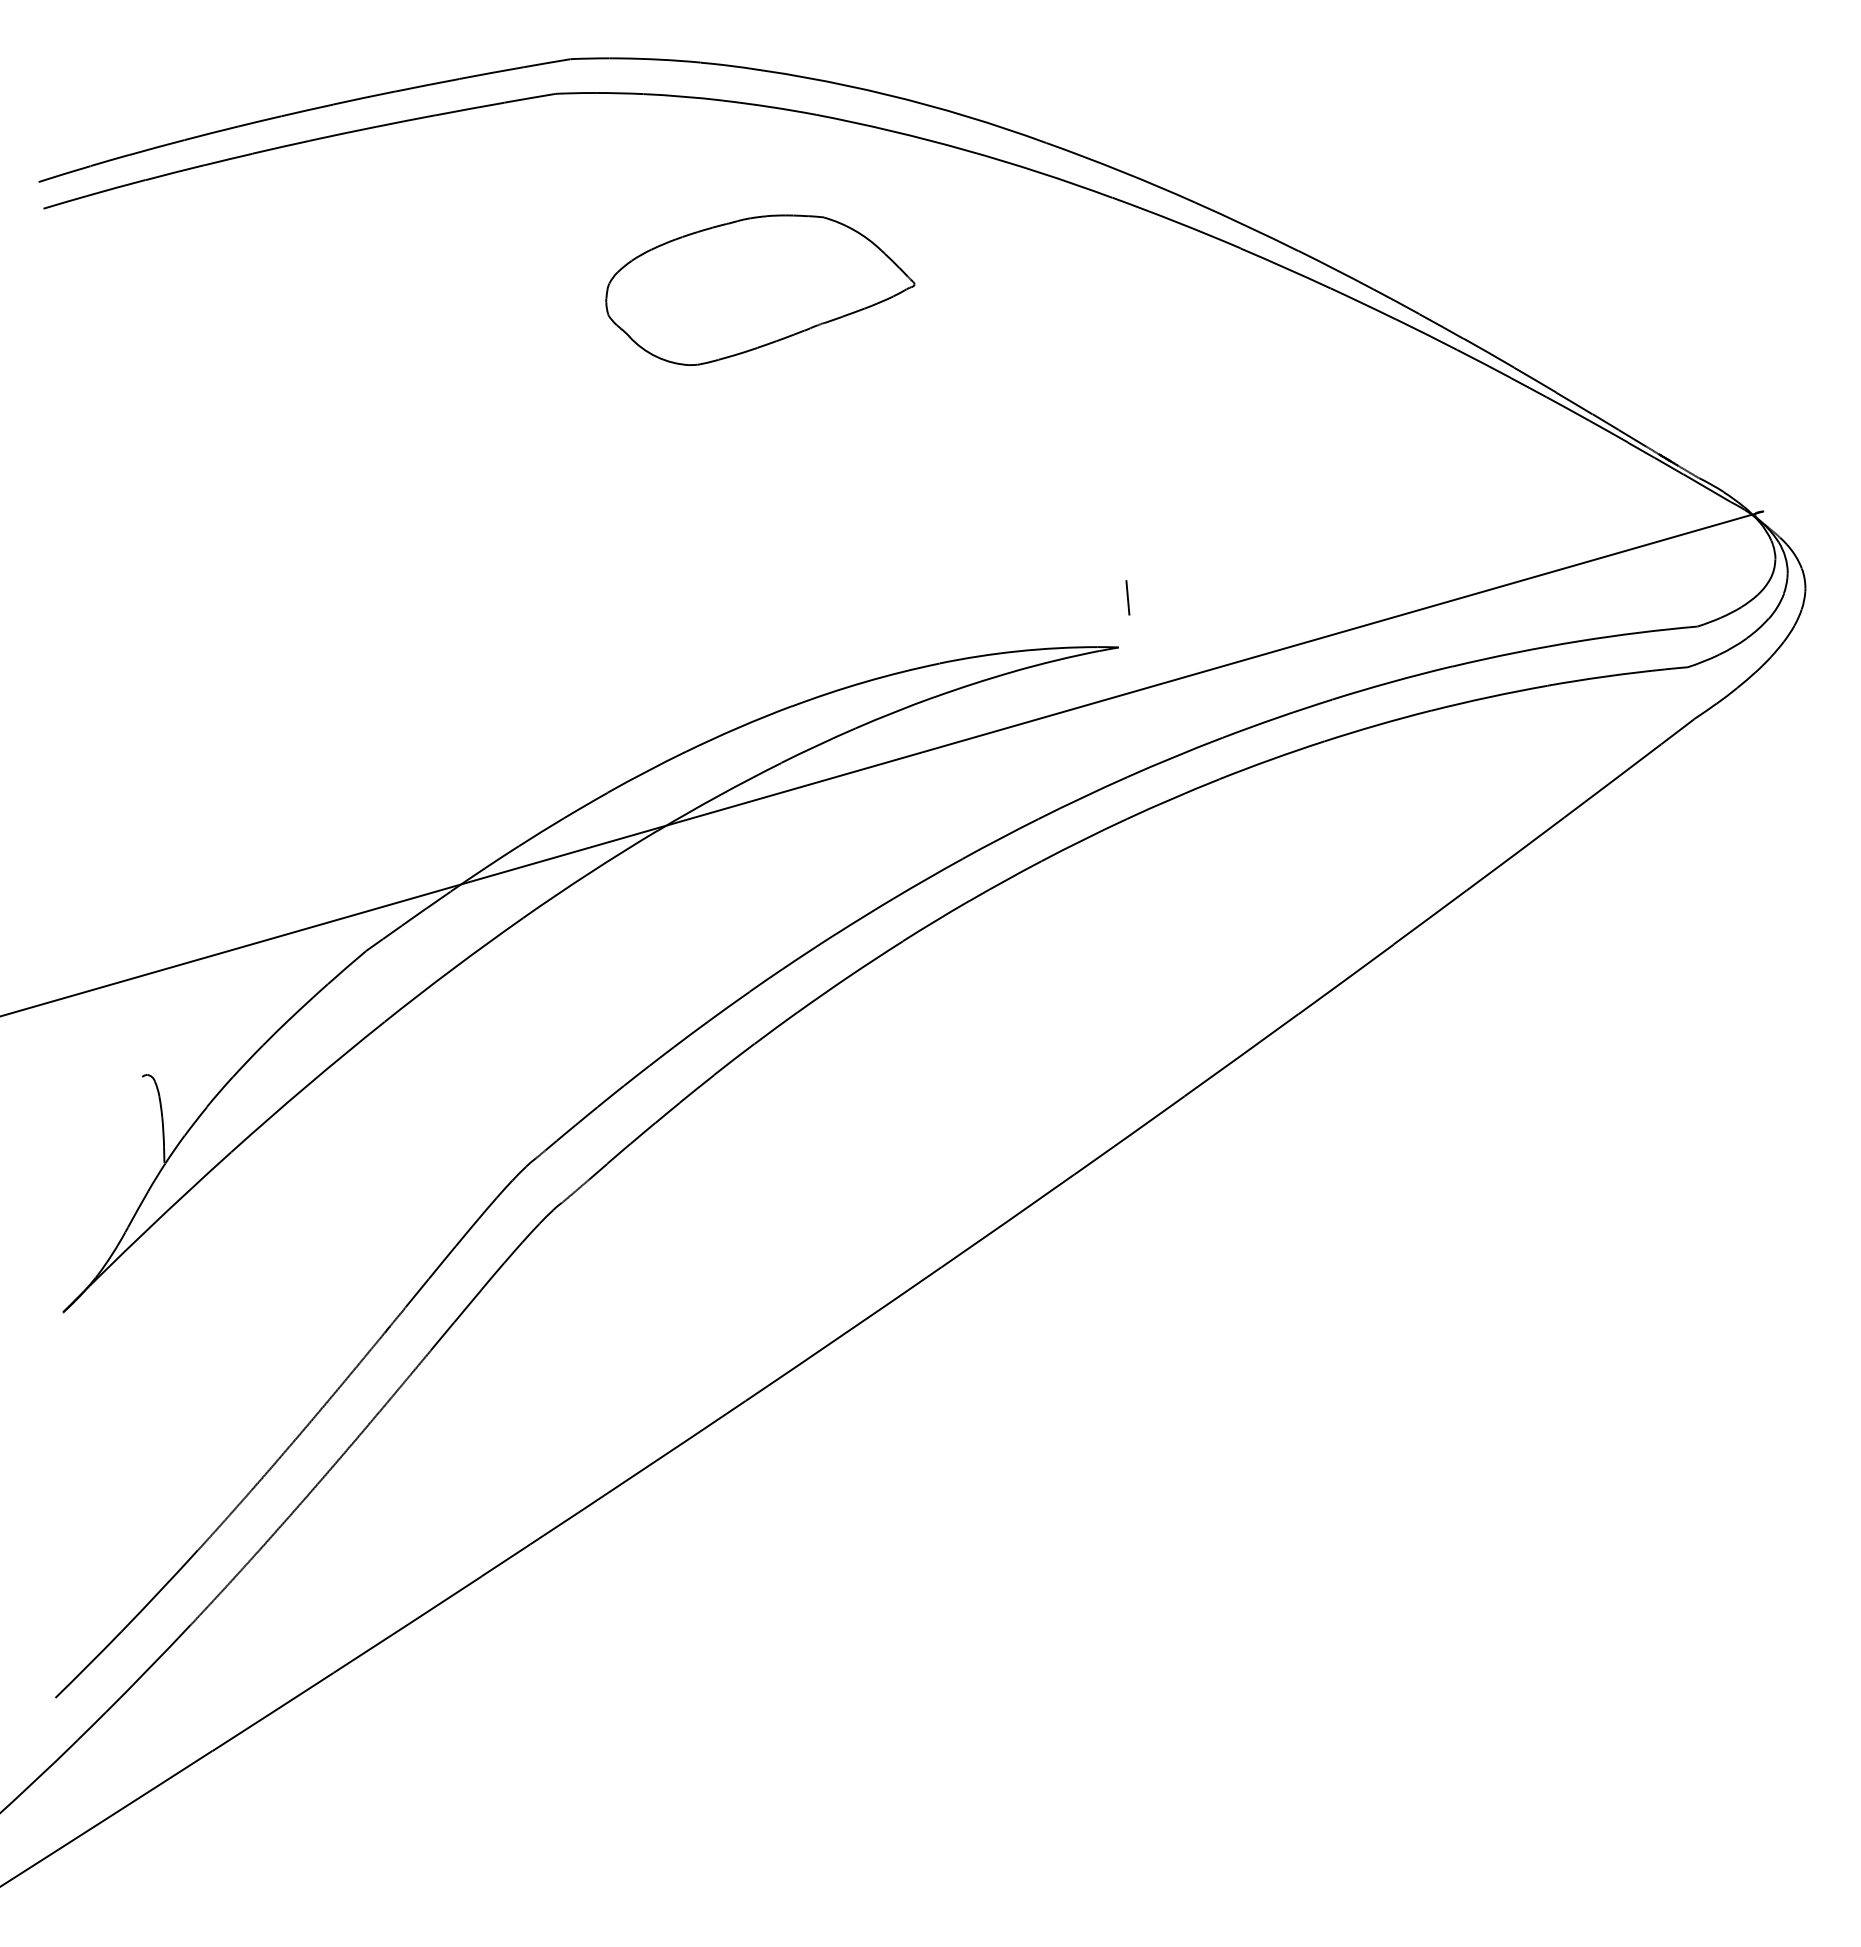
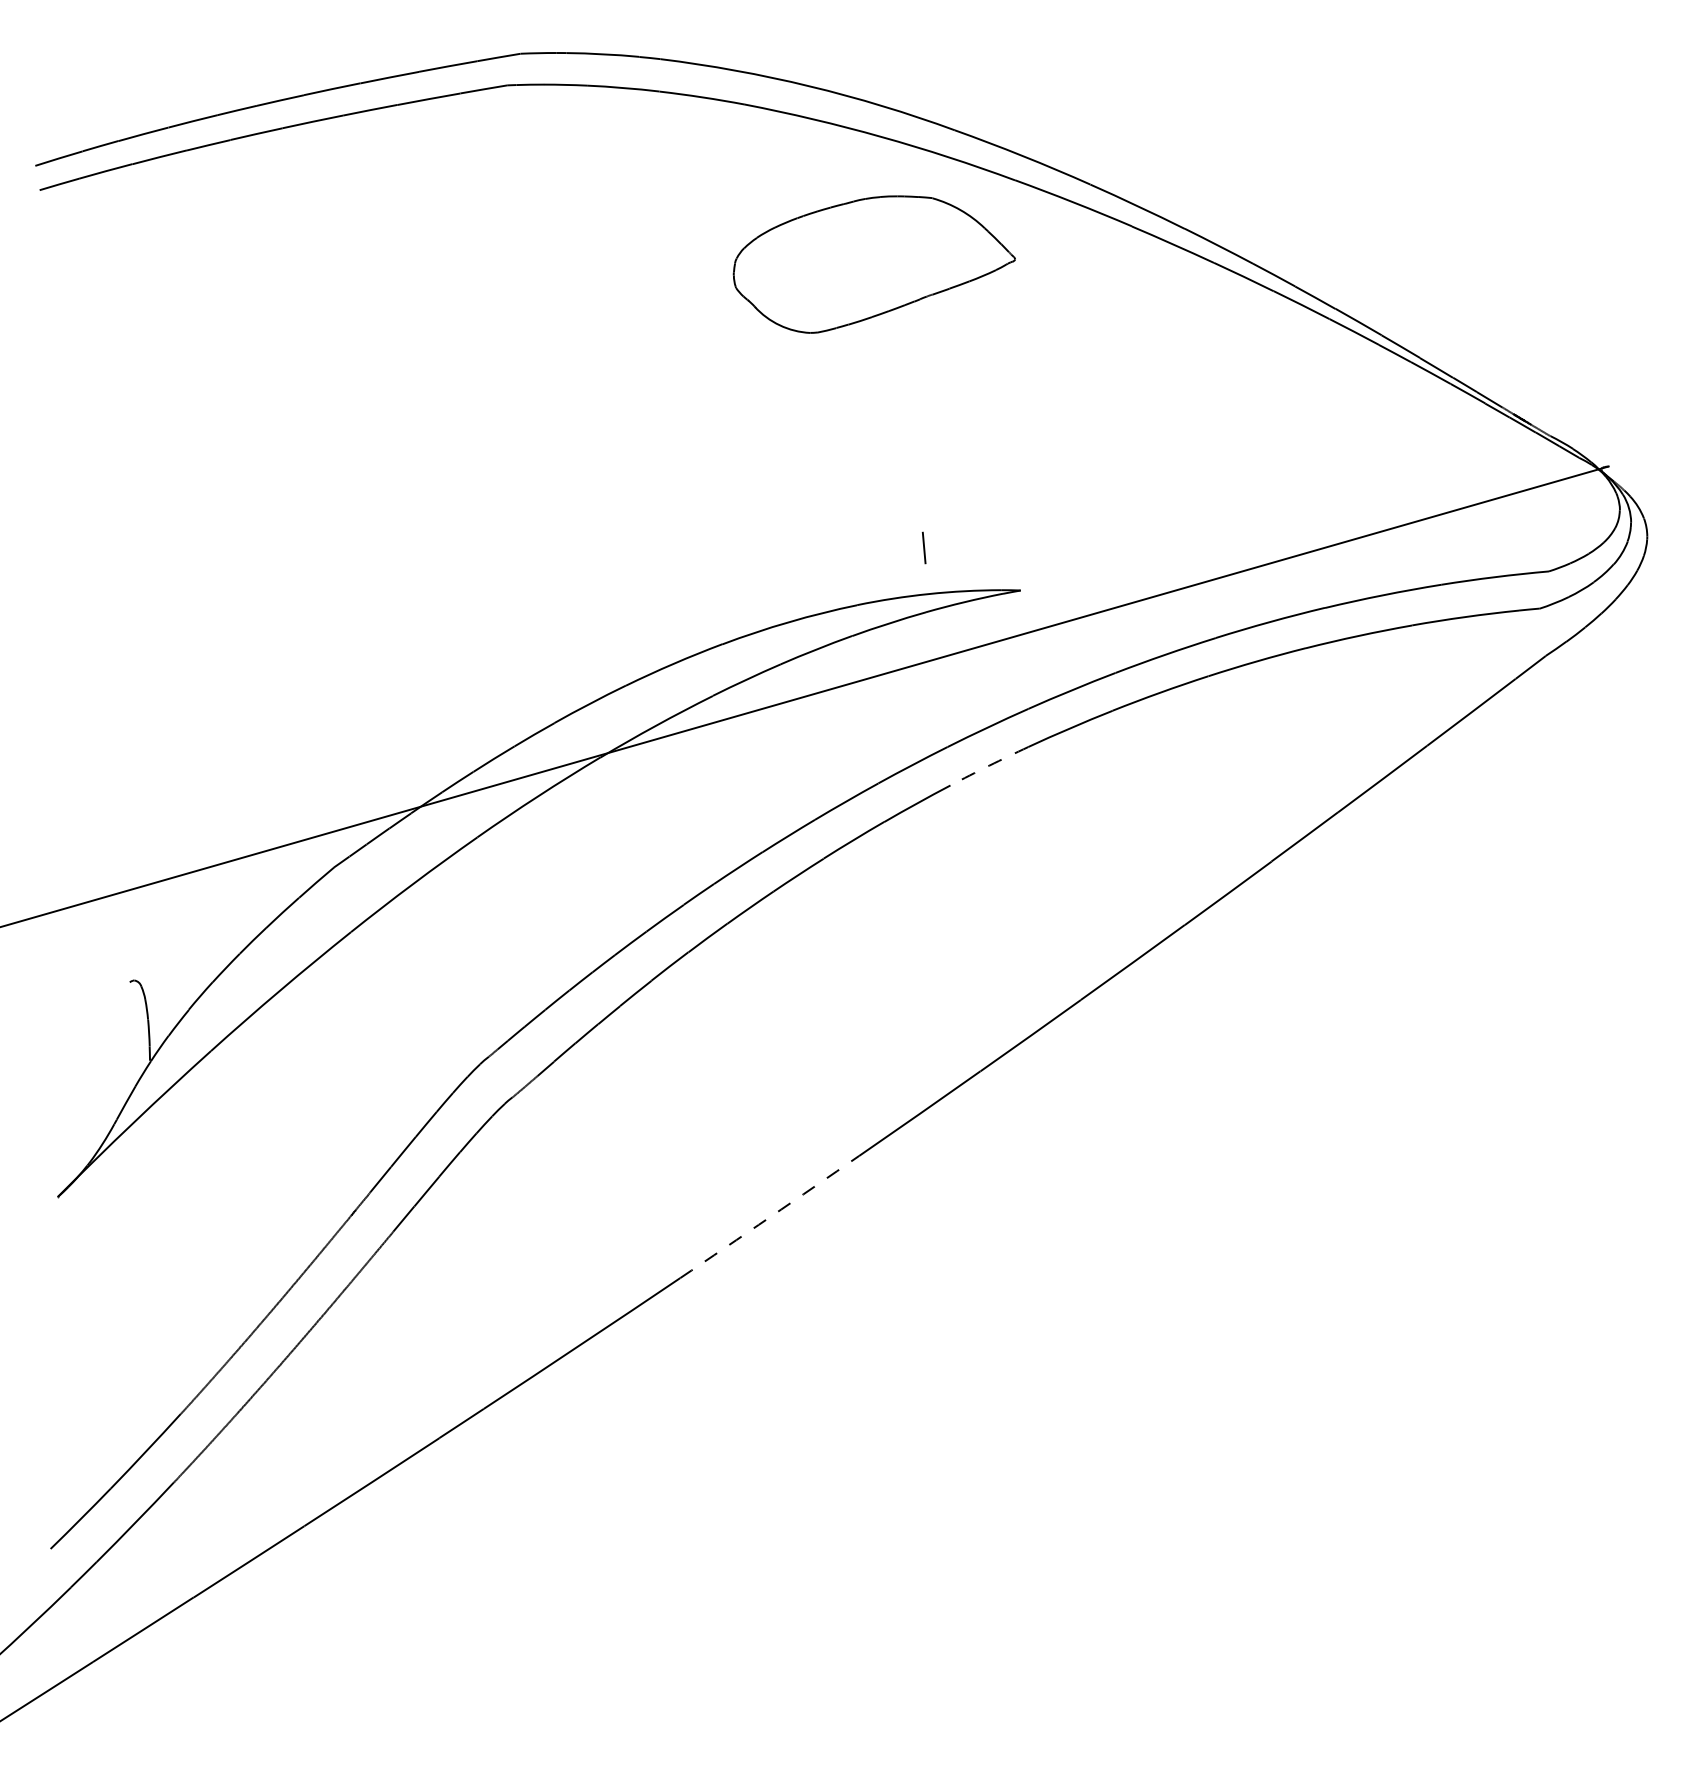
part: (760, 289) -> (874, 263), moved
line: (1127, 597) -> (923, 547), moved
arc: (1084, 839) -> (989, 765), solid -> dashed
arc: (843, 1334) -> (769, 1217), solid -> dashed

